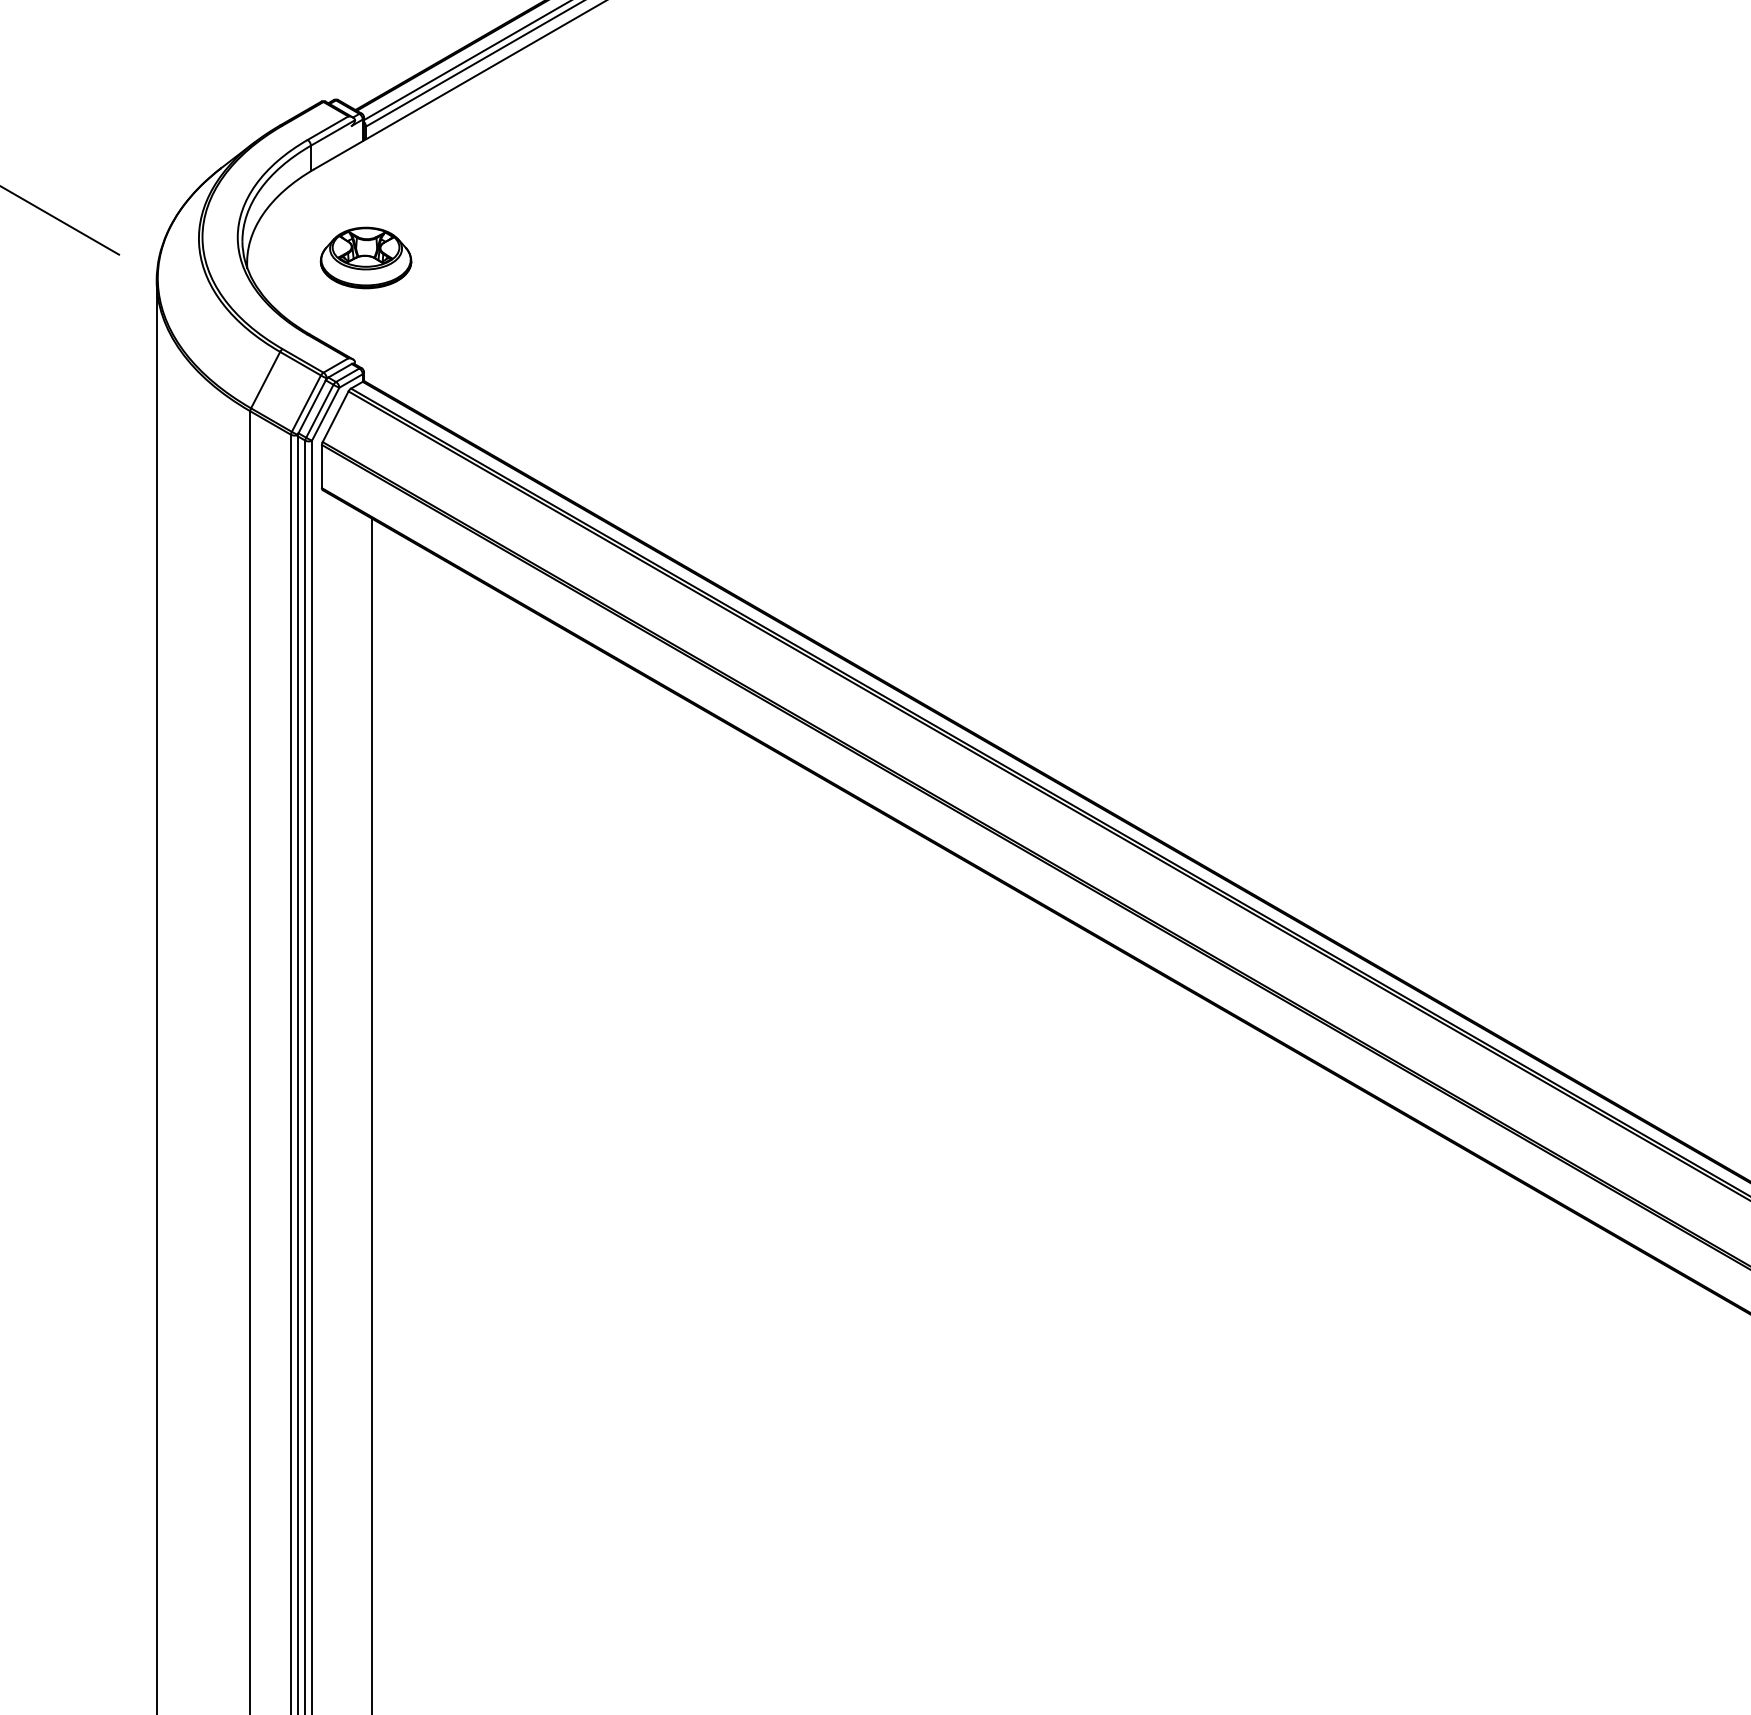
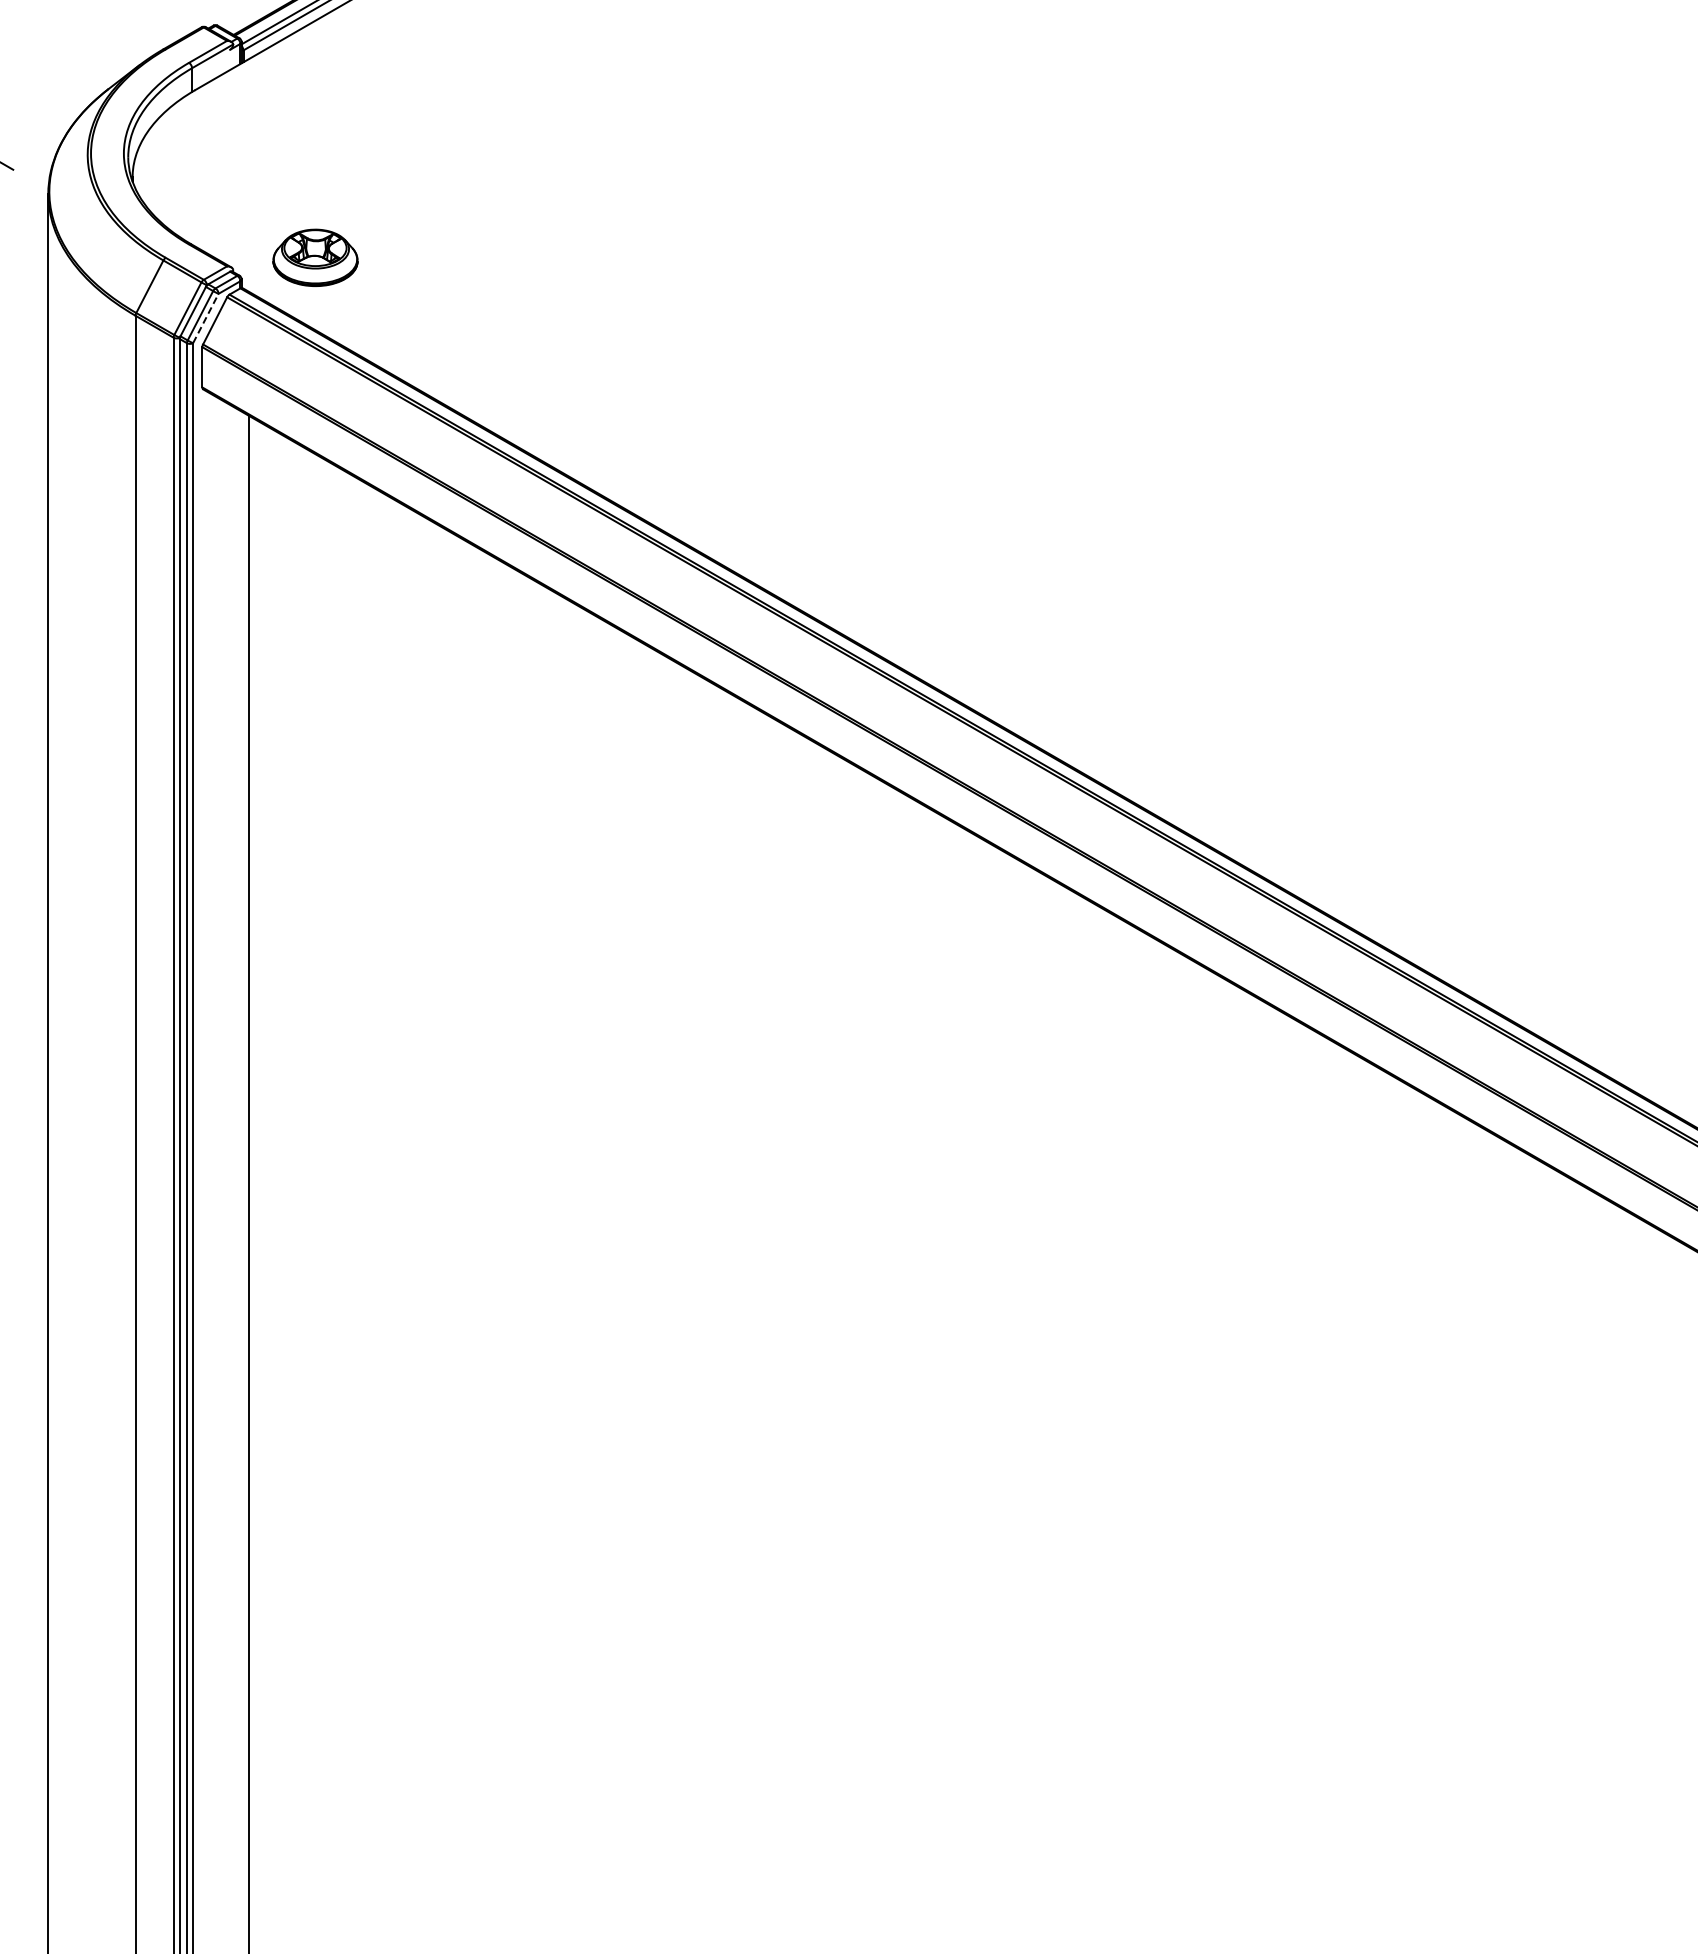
part: (366, 257) -> (315, 257), moved
line: (325, 414) -> (205, 318), solid -> dashed

